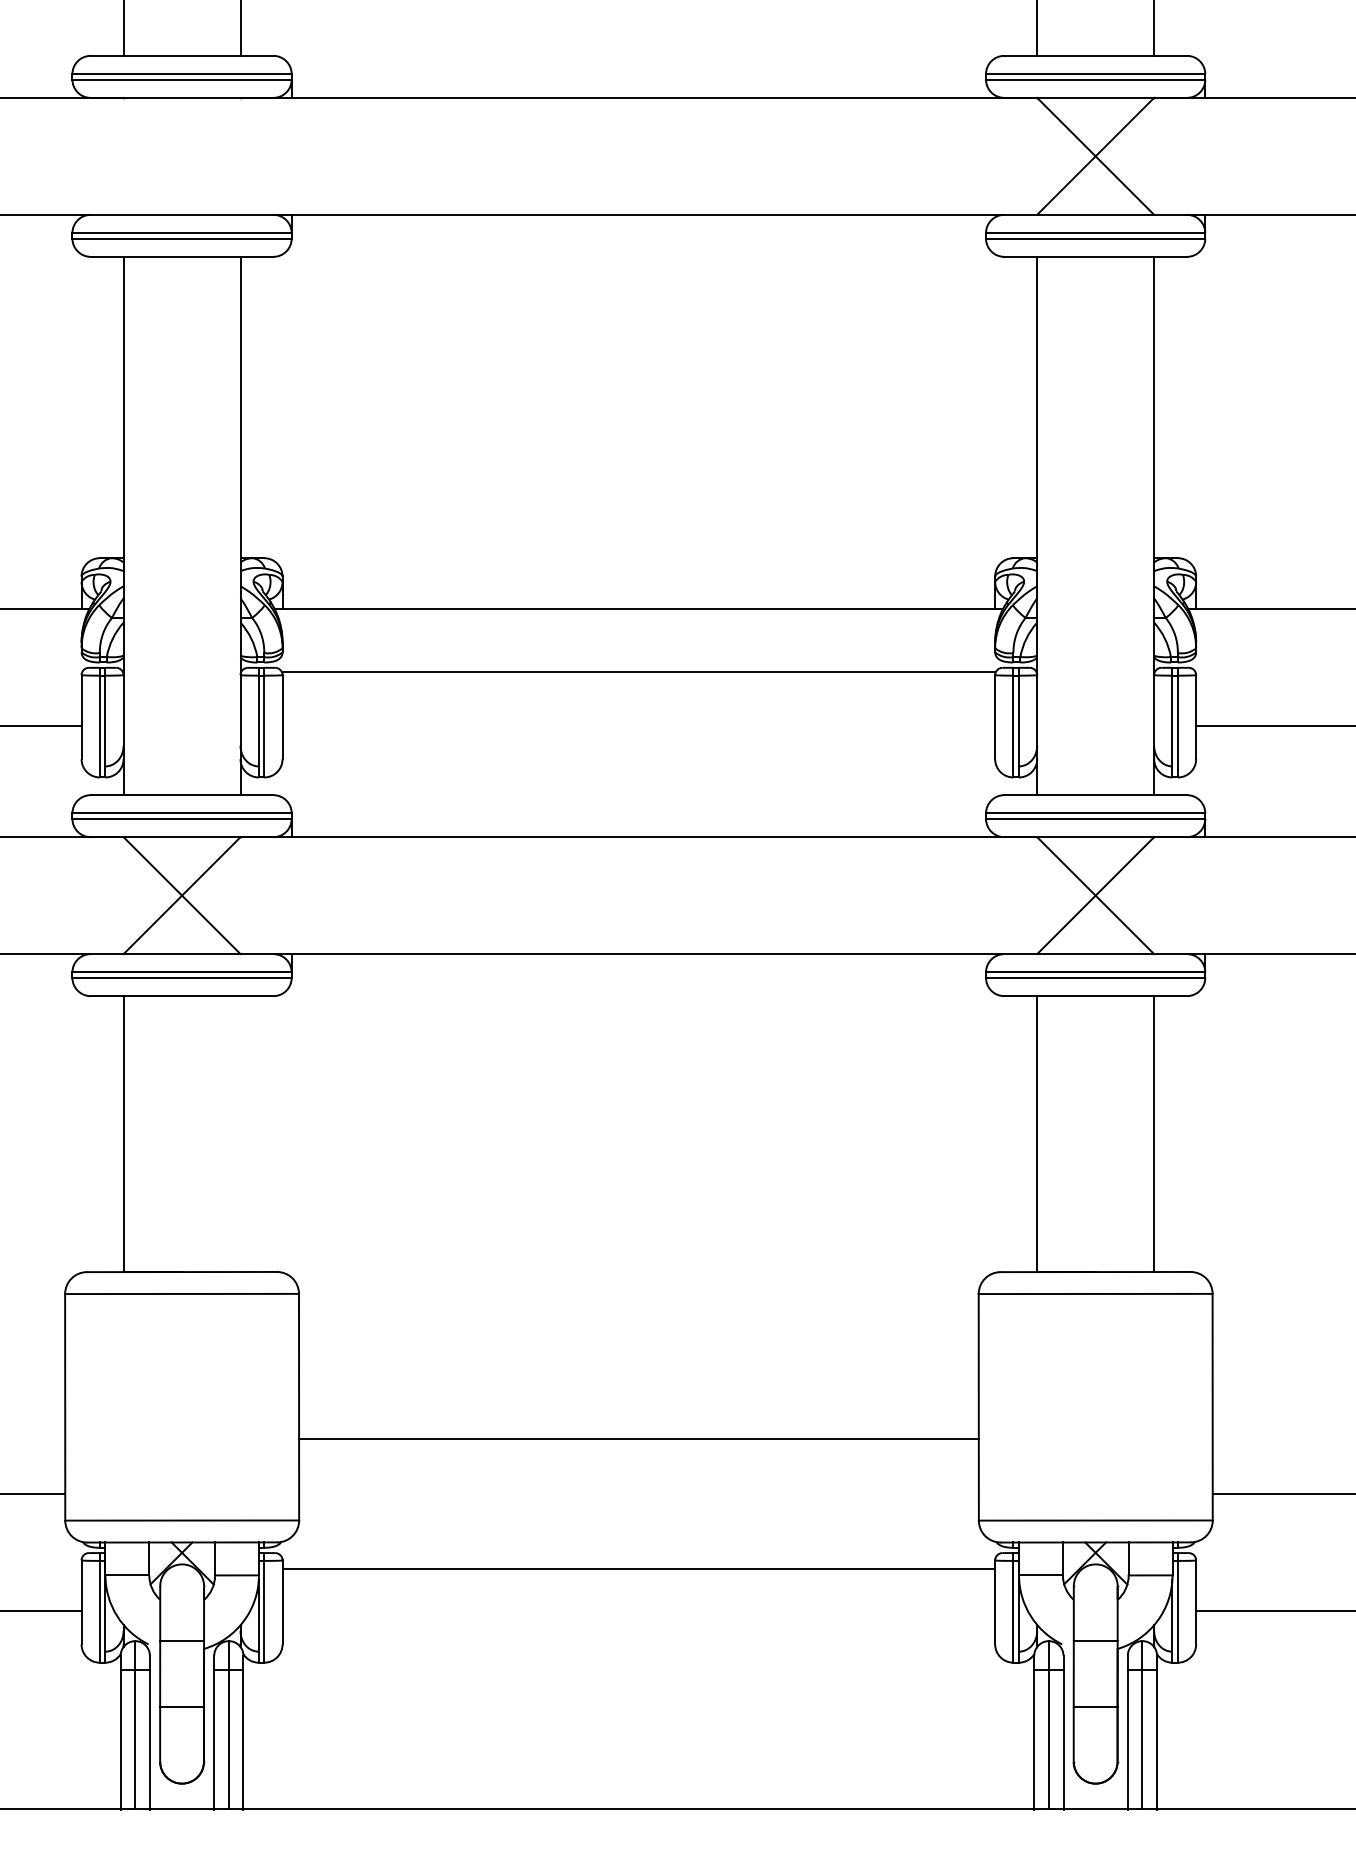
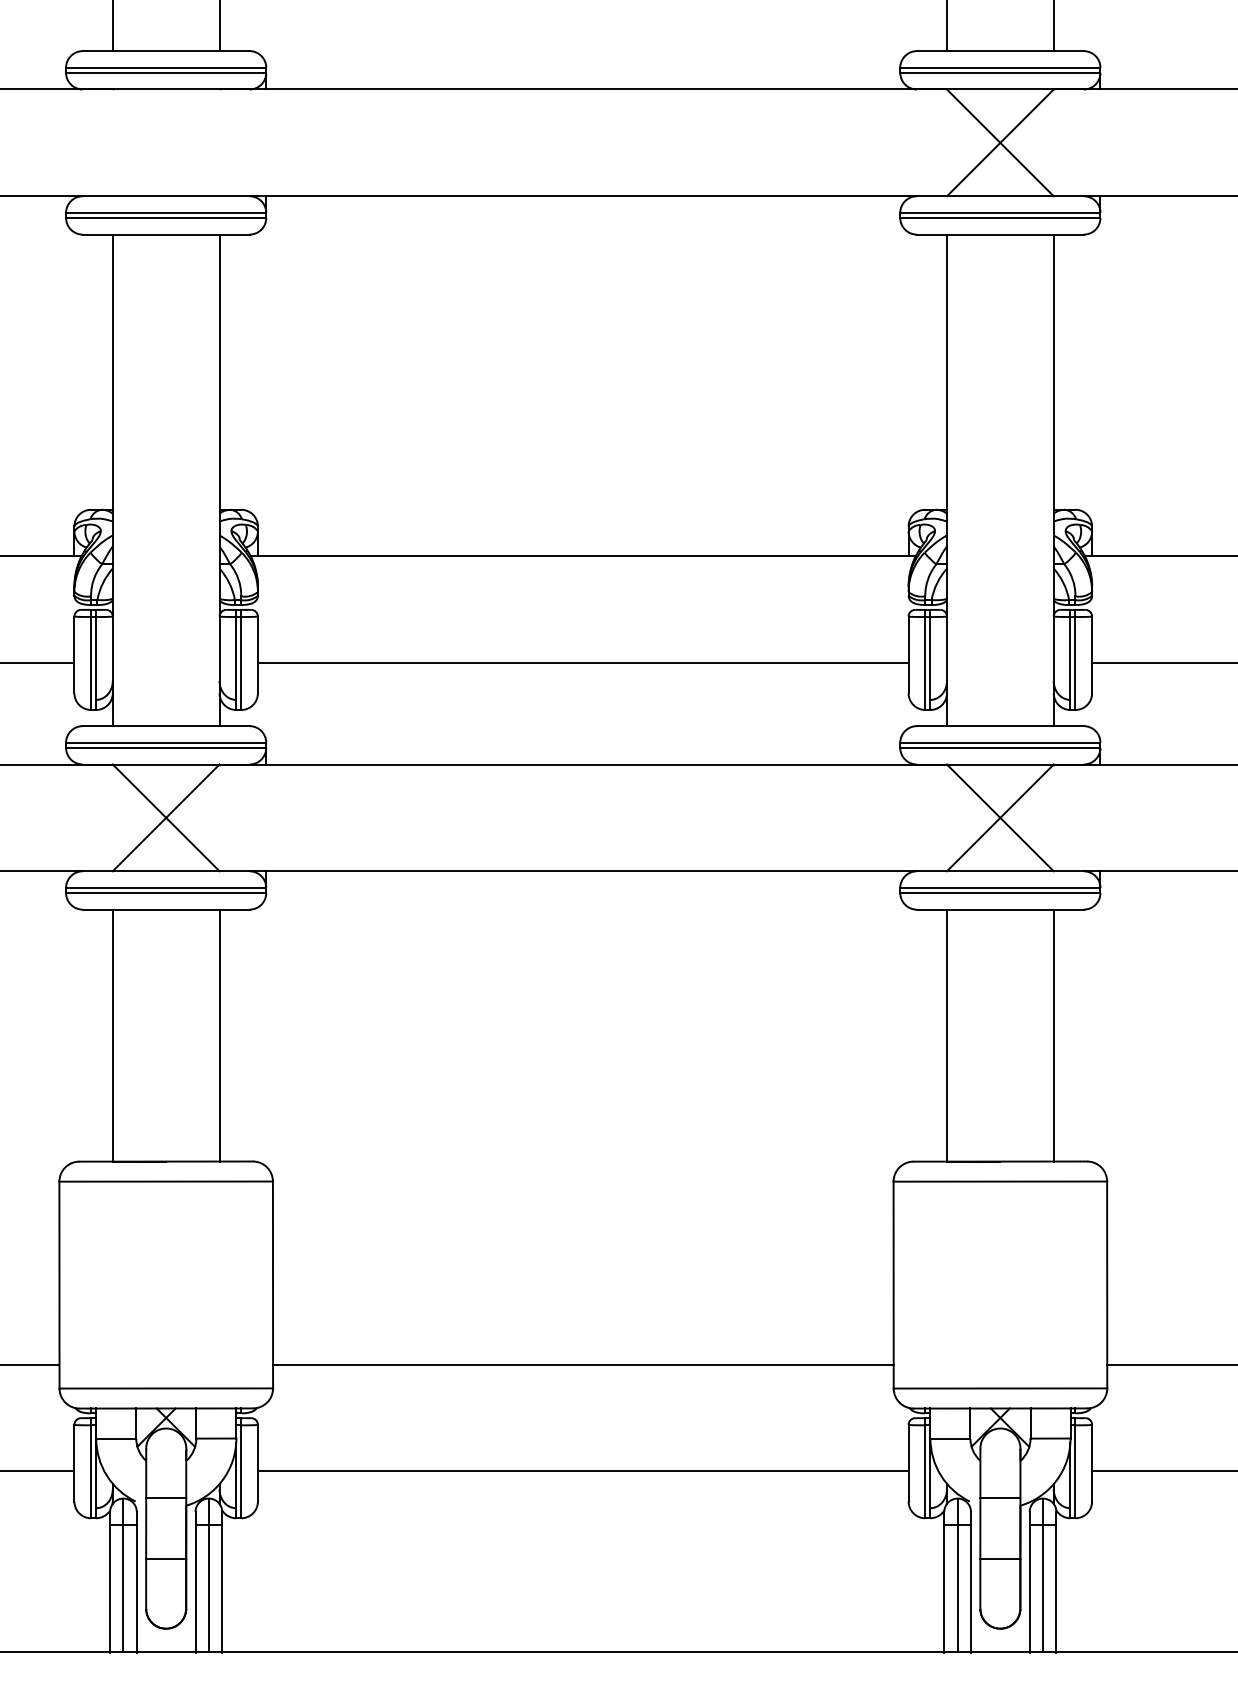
line: (638, 672) -> (582, 663), moved
line: (240, 1133) -> (219, 1035), added
line: (639, 1438) -> (583, 1364), moved
line: (638, 1568) -> (582, 1471), moved

